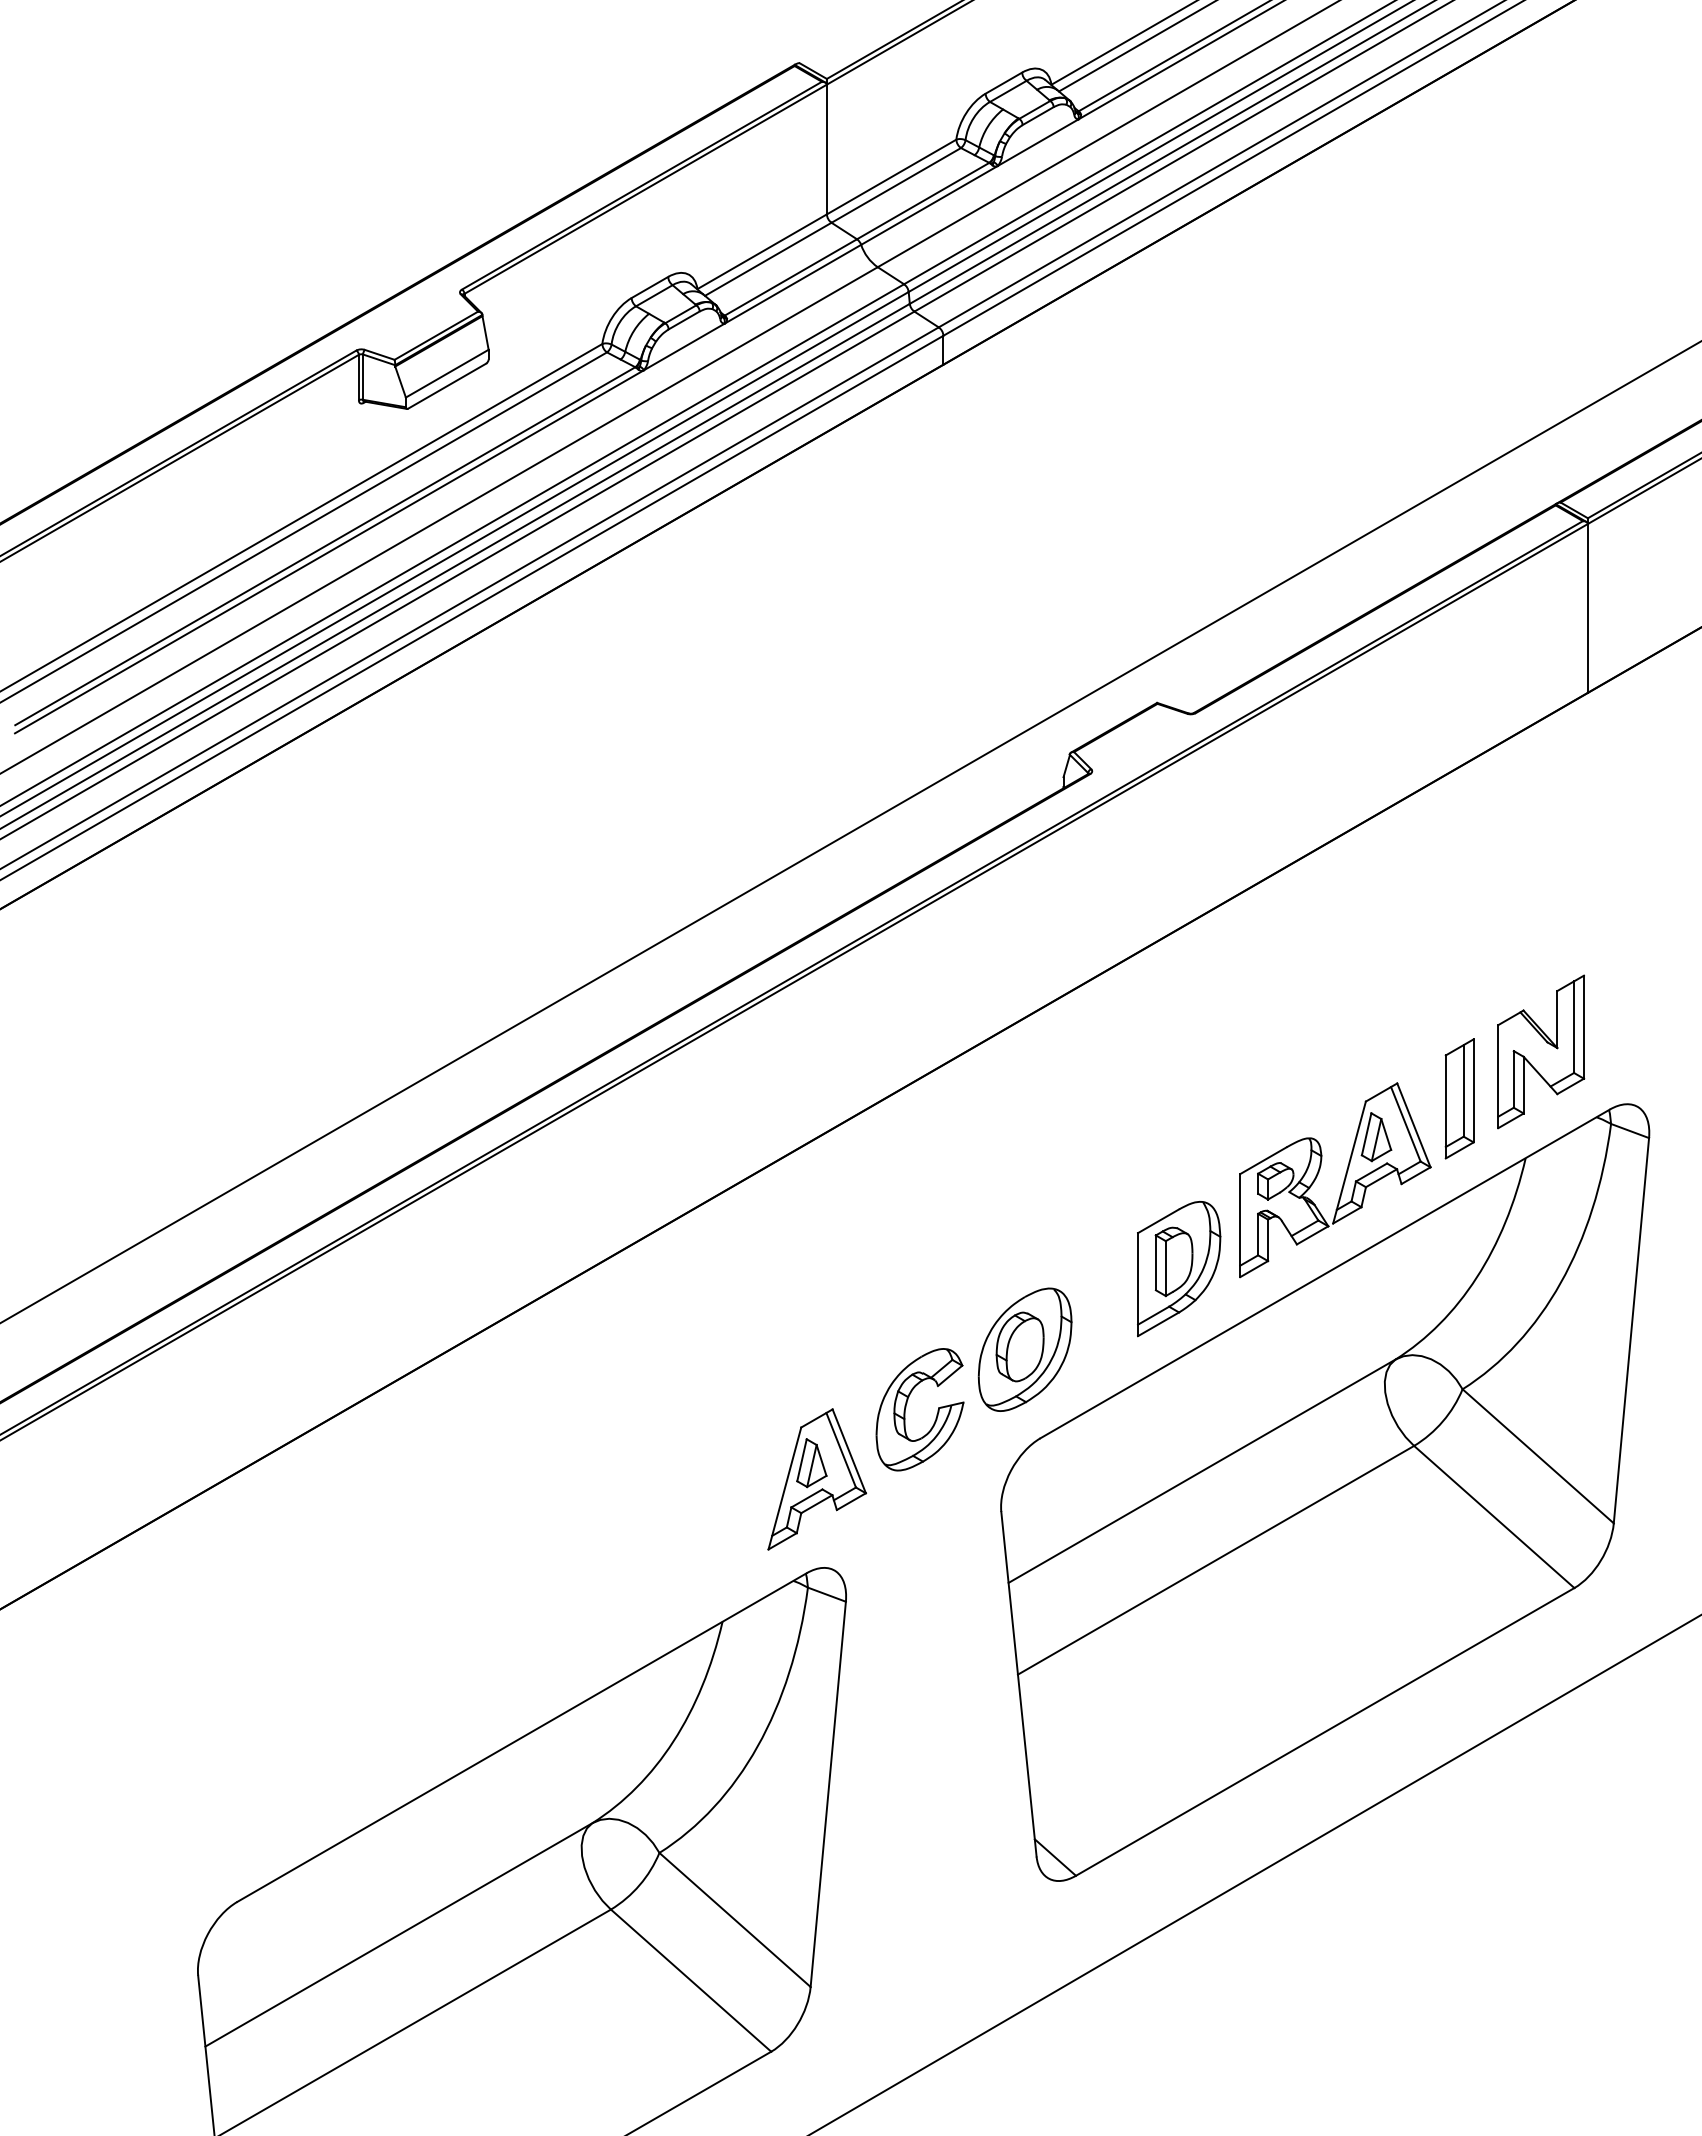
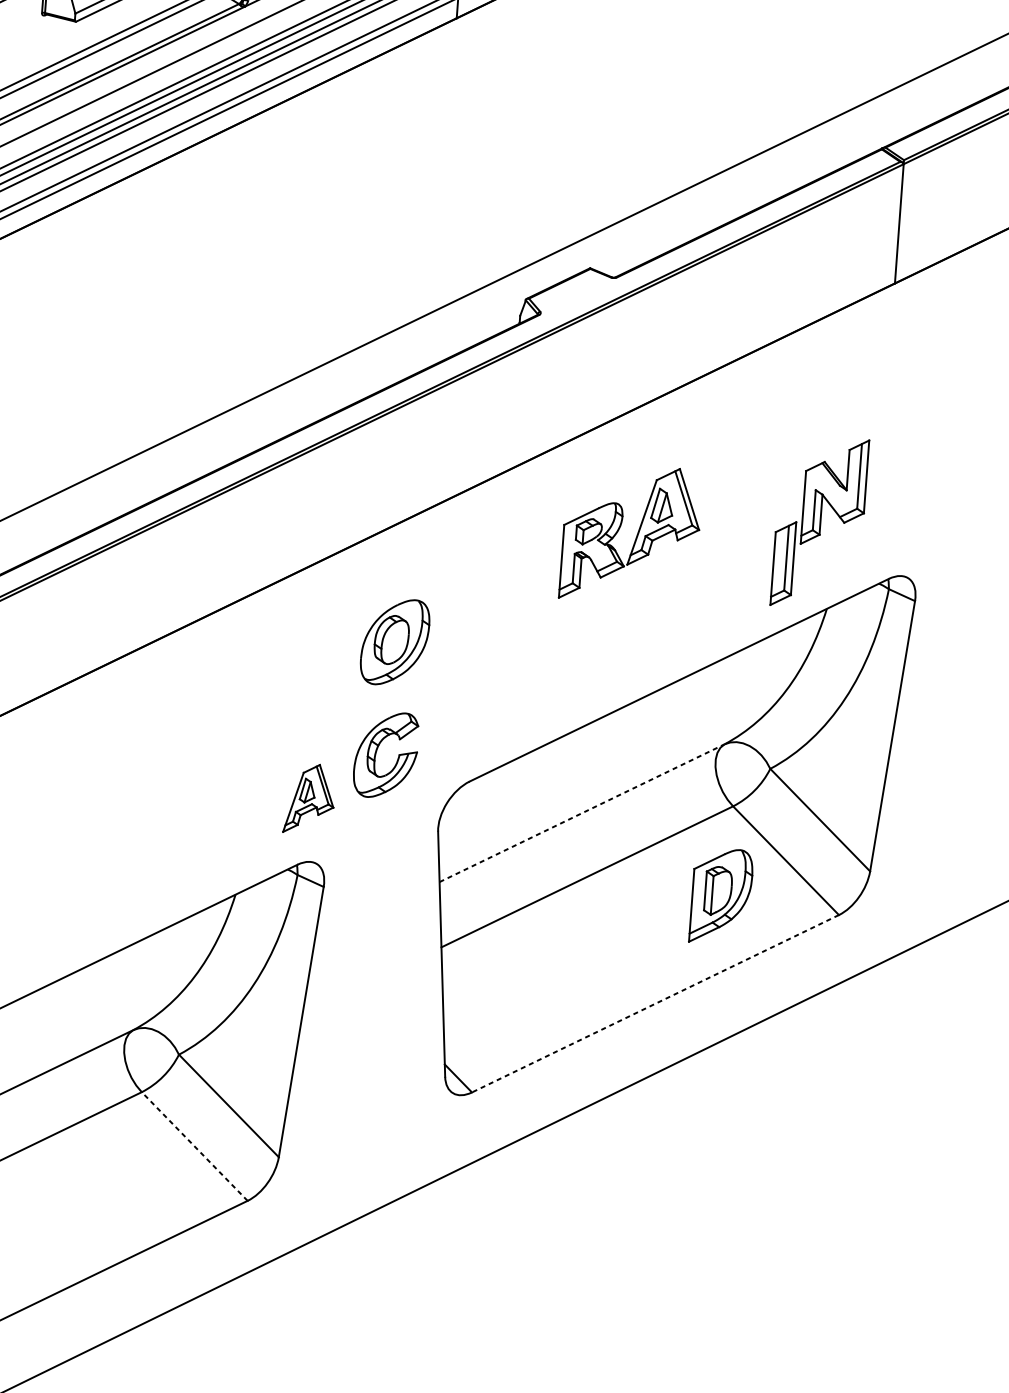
part: (1541, 1051) -> (835, 491), moved
part: (1343, 1180) -> (636, 534), moved
part: (1179, 1269) -> (721, 896), moved
part: (1024, 1349) -> (394, 642), moved
line: (1202, 1470) -> (582, 812), solid -> dashed
part: (816, 1479) -> (309, 799), size x0.7
line: (1325, 1731) -> (655, 1003), solid -> dashed
line: (690, 1980) -> (194, 1146), solid -> dashed

